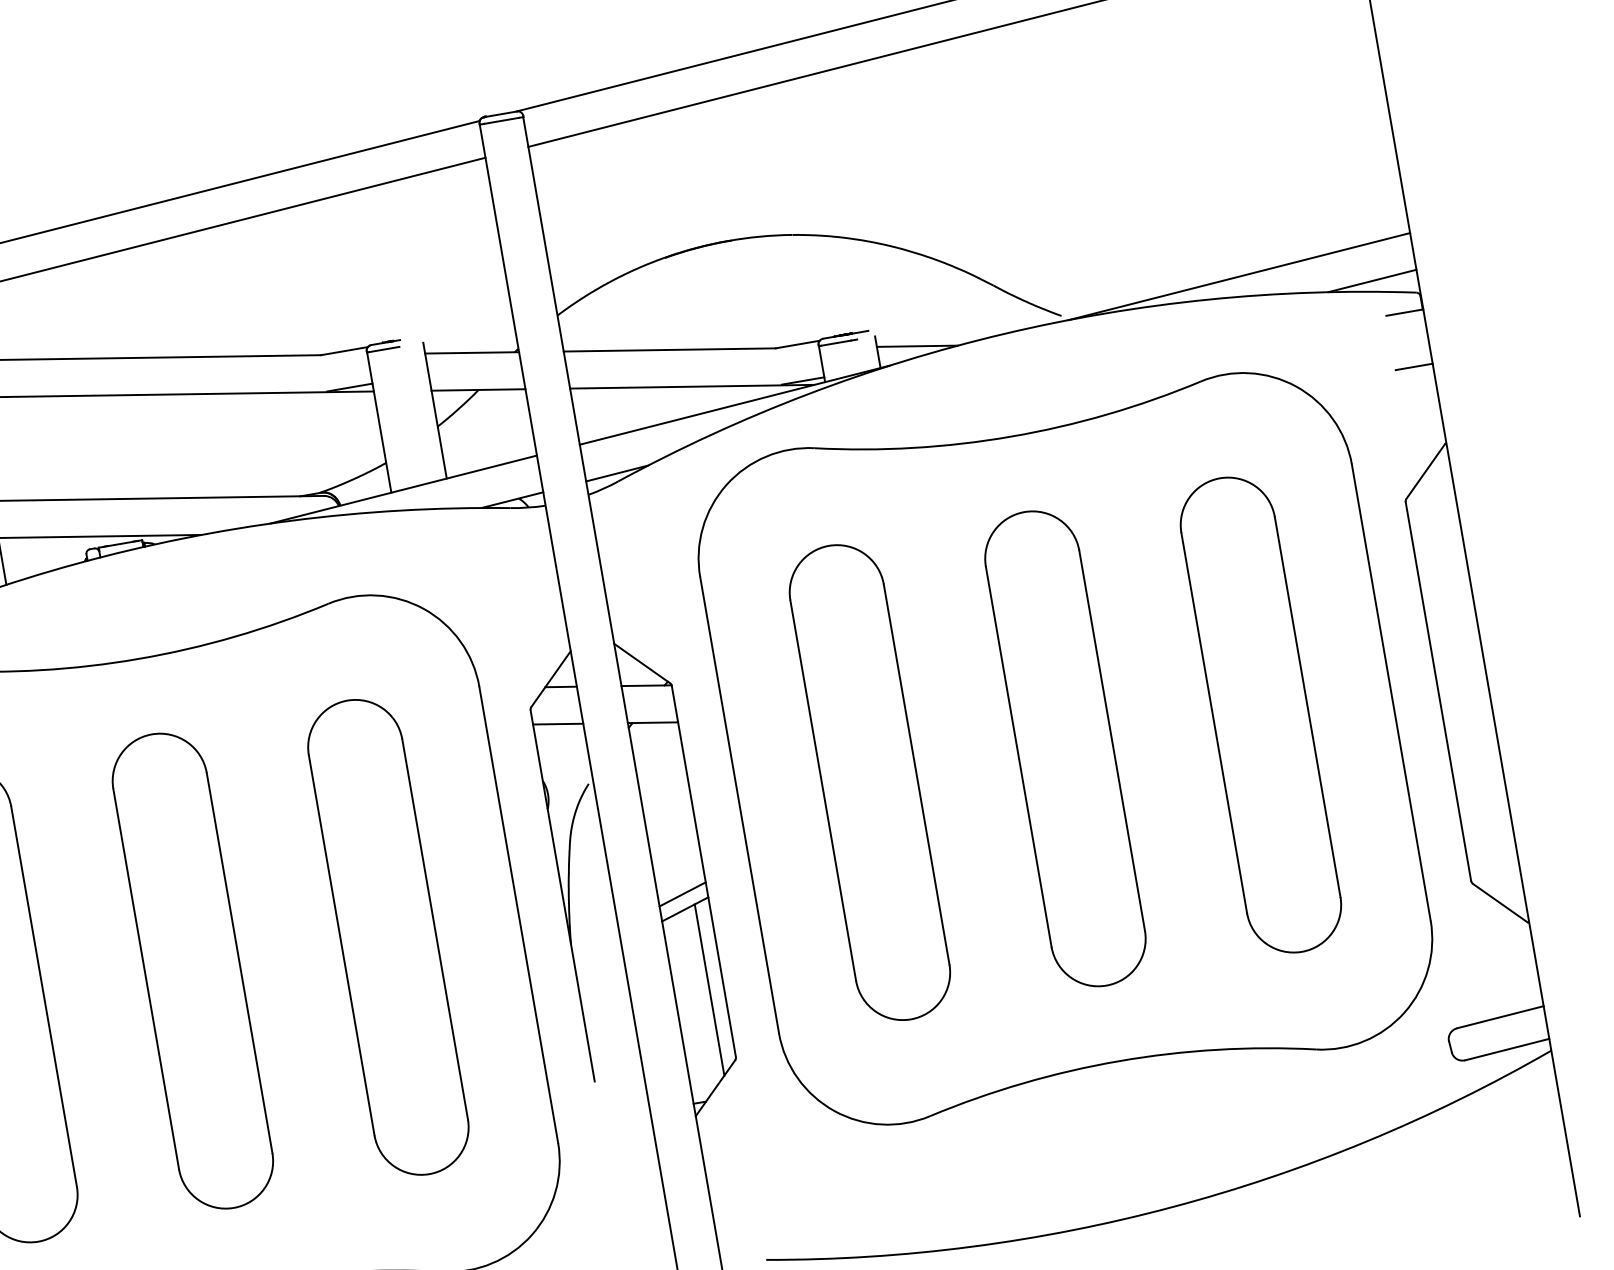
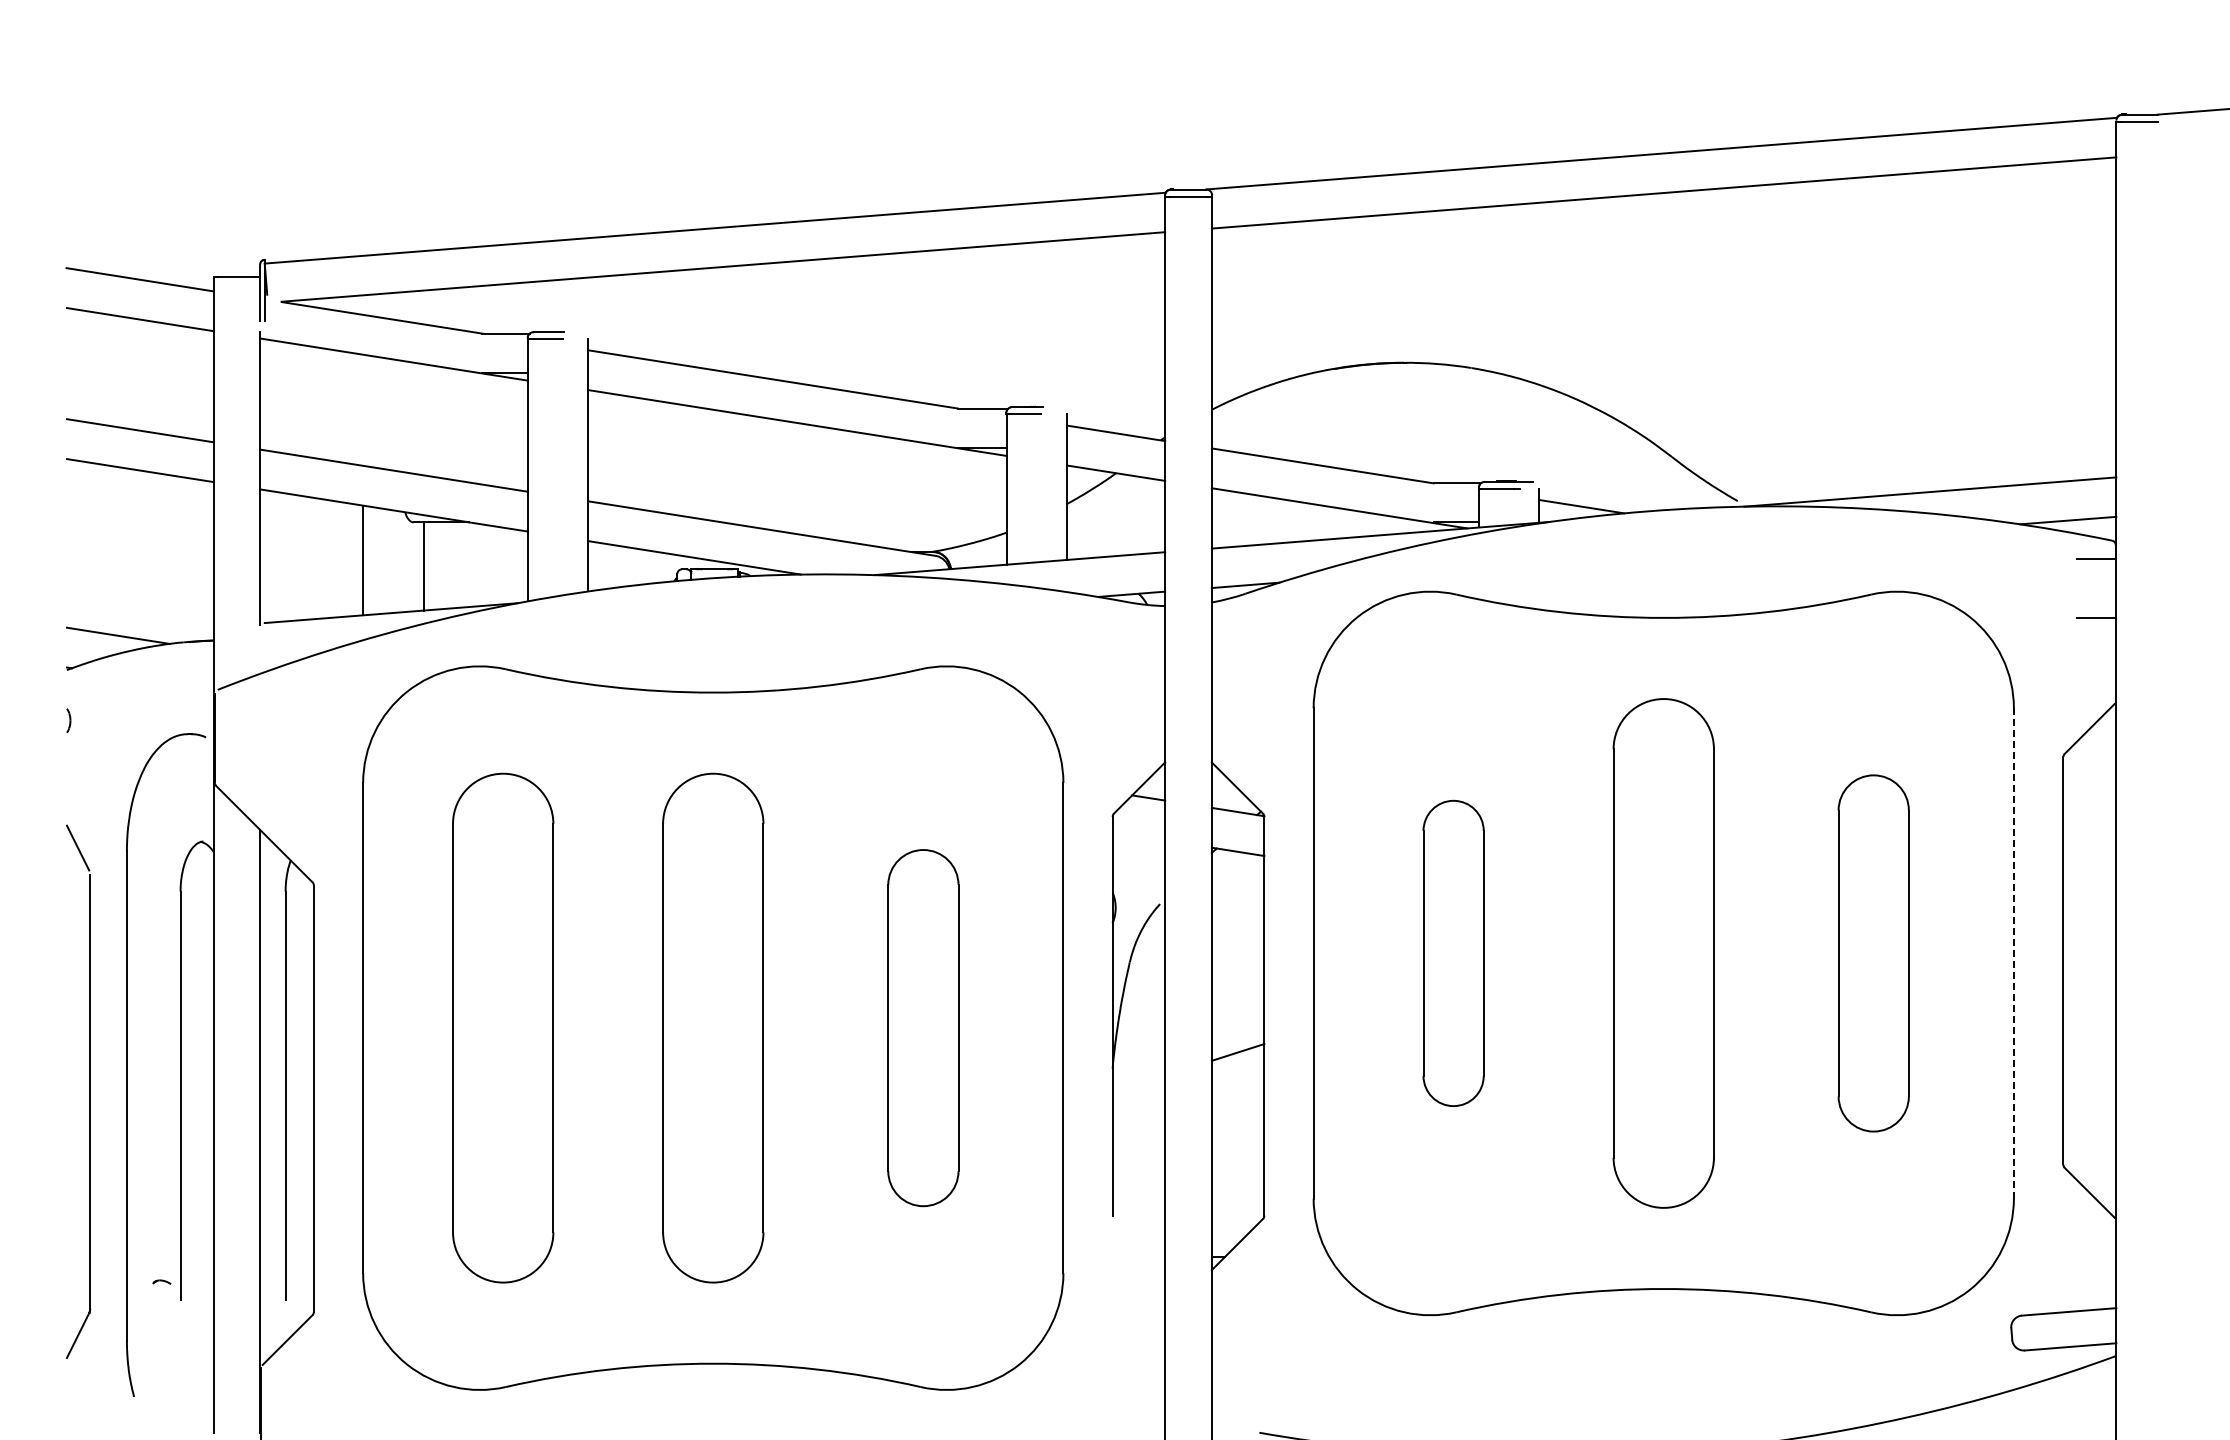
line: (1390, 692) -> (2013, 953), solid -> dashed
part: (1260, 715) -> (1873, 953), size x0.7
line: (557, 724) -> (1138, 836), removed
part: (869, 782) -> (1453, 953), size x0.6
line: (681, 893) -> (1237, 1035), removed
part: (388, 936) -> (923, 1027), size x0.7
line: (709, 989) -> (1248, 1140), removed

